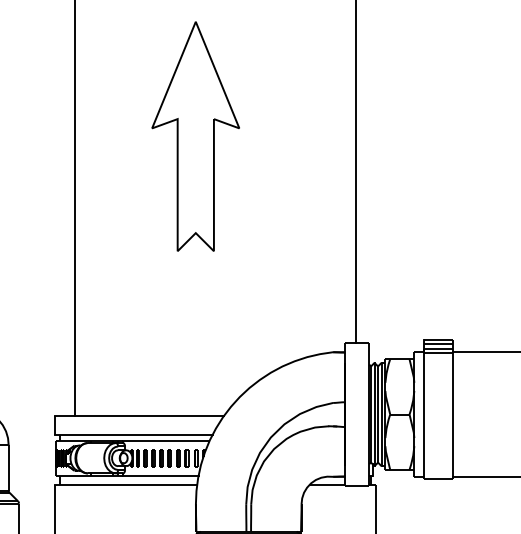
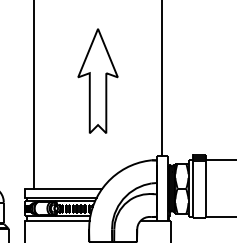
part: (194, 135) -> (97, 80), moved

